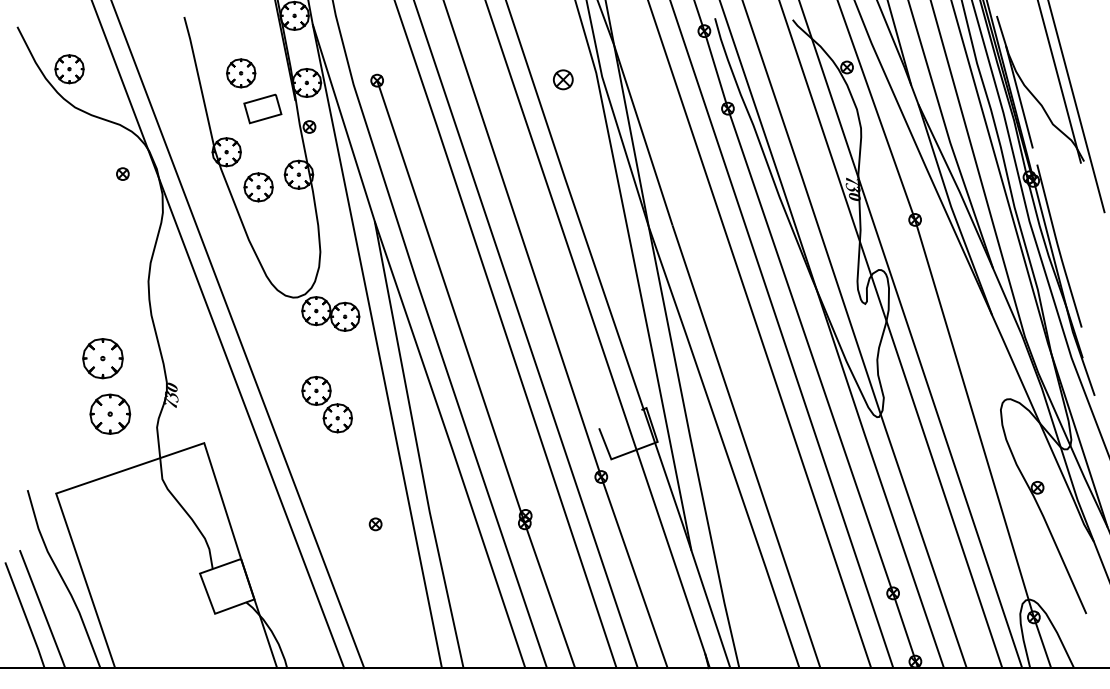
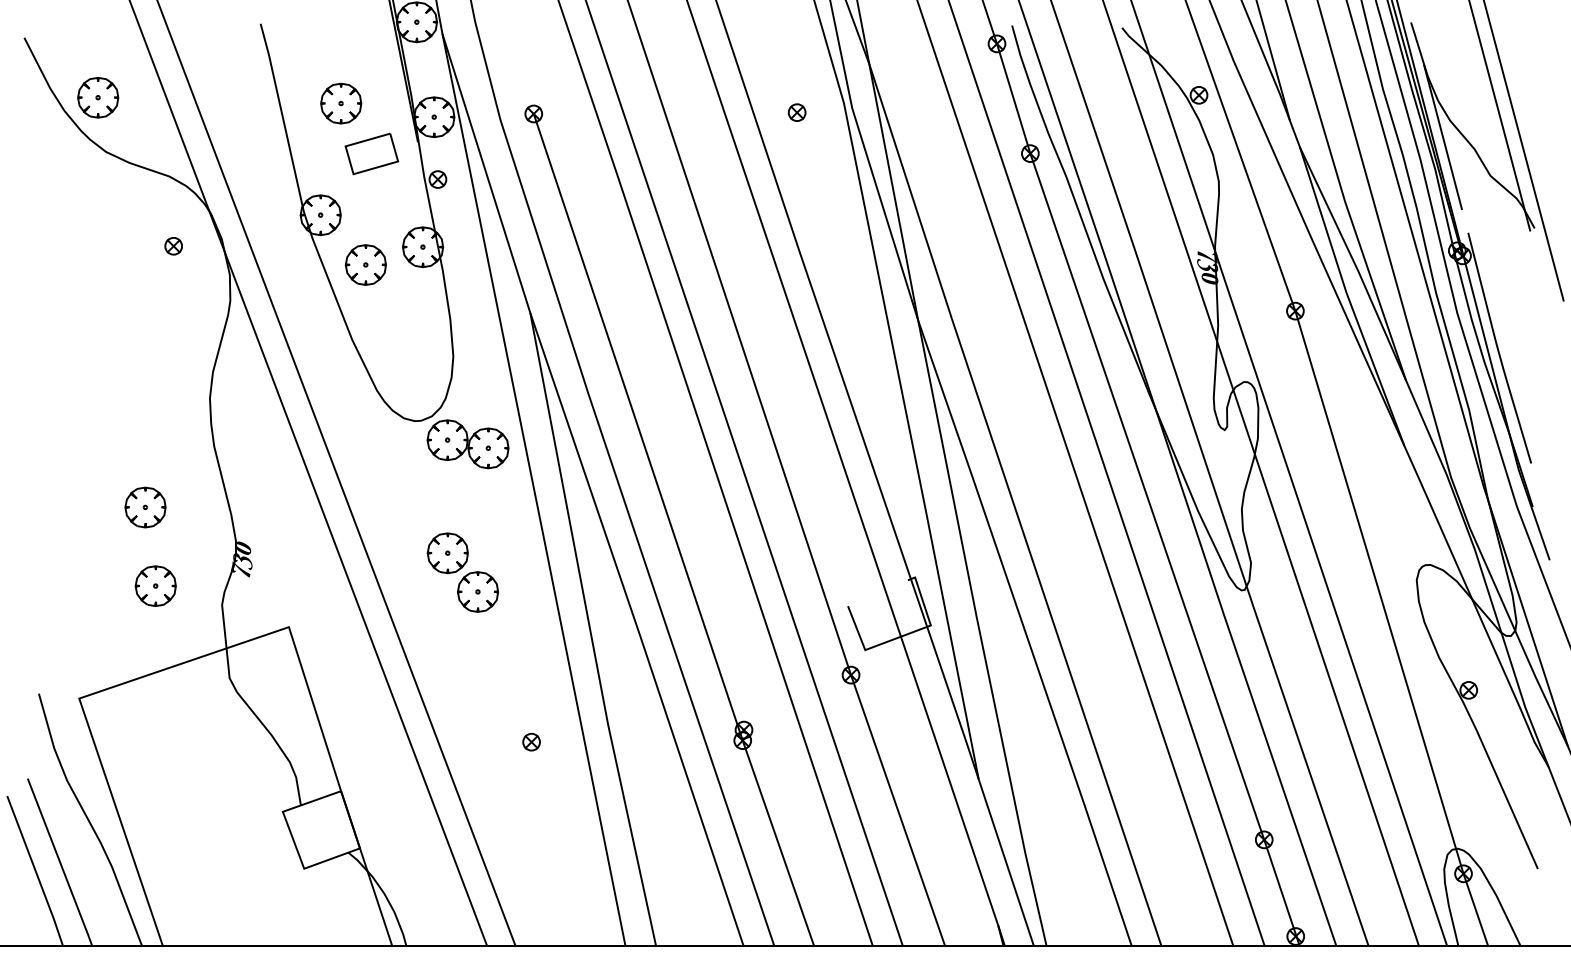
part: (562, 79) -> (796, 112), size x0.62
part: (102, 358) -> (145, 507), size x0.71
part: (110, 413) -> (155, 585), size x0.71

